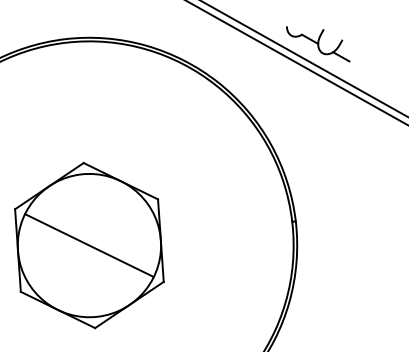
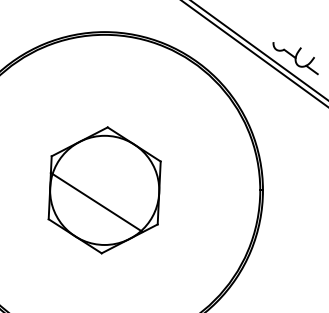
line: (89, 244) -> (96, 201), moved

